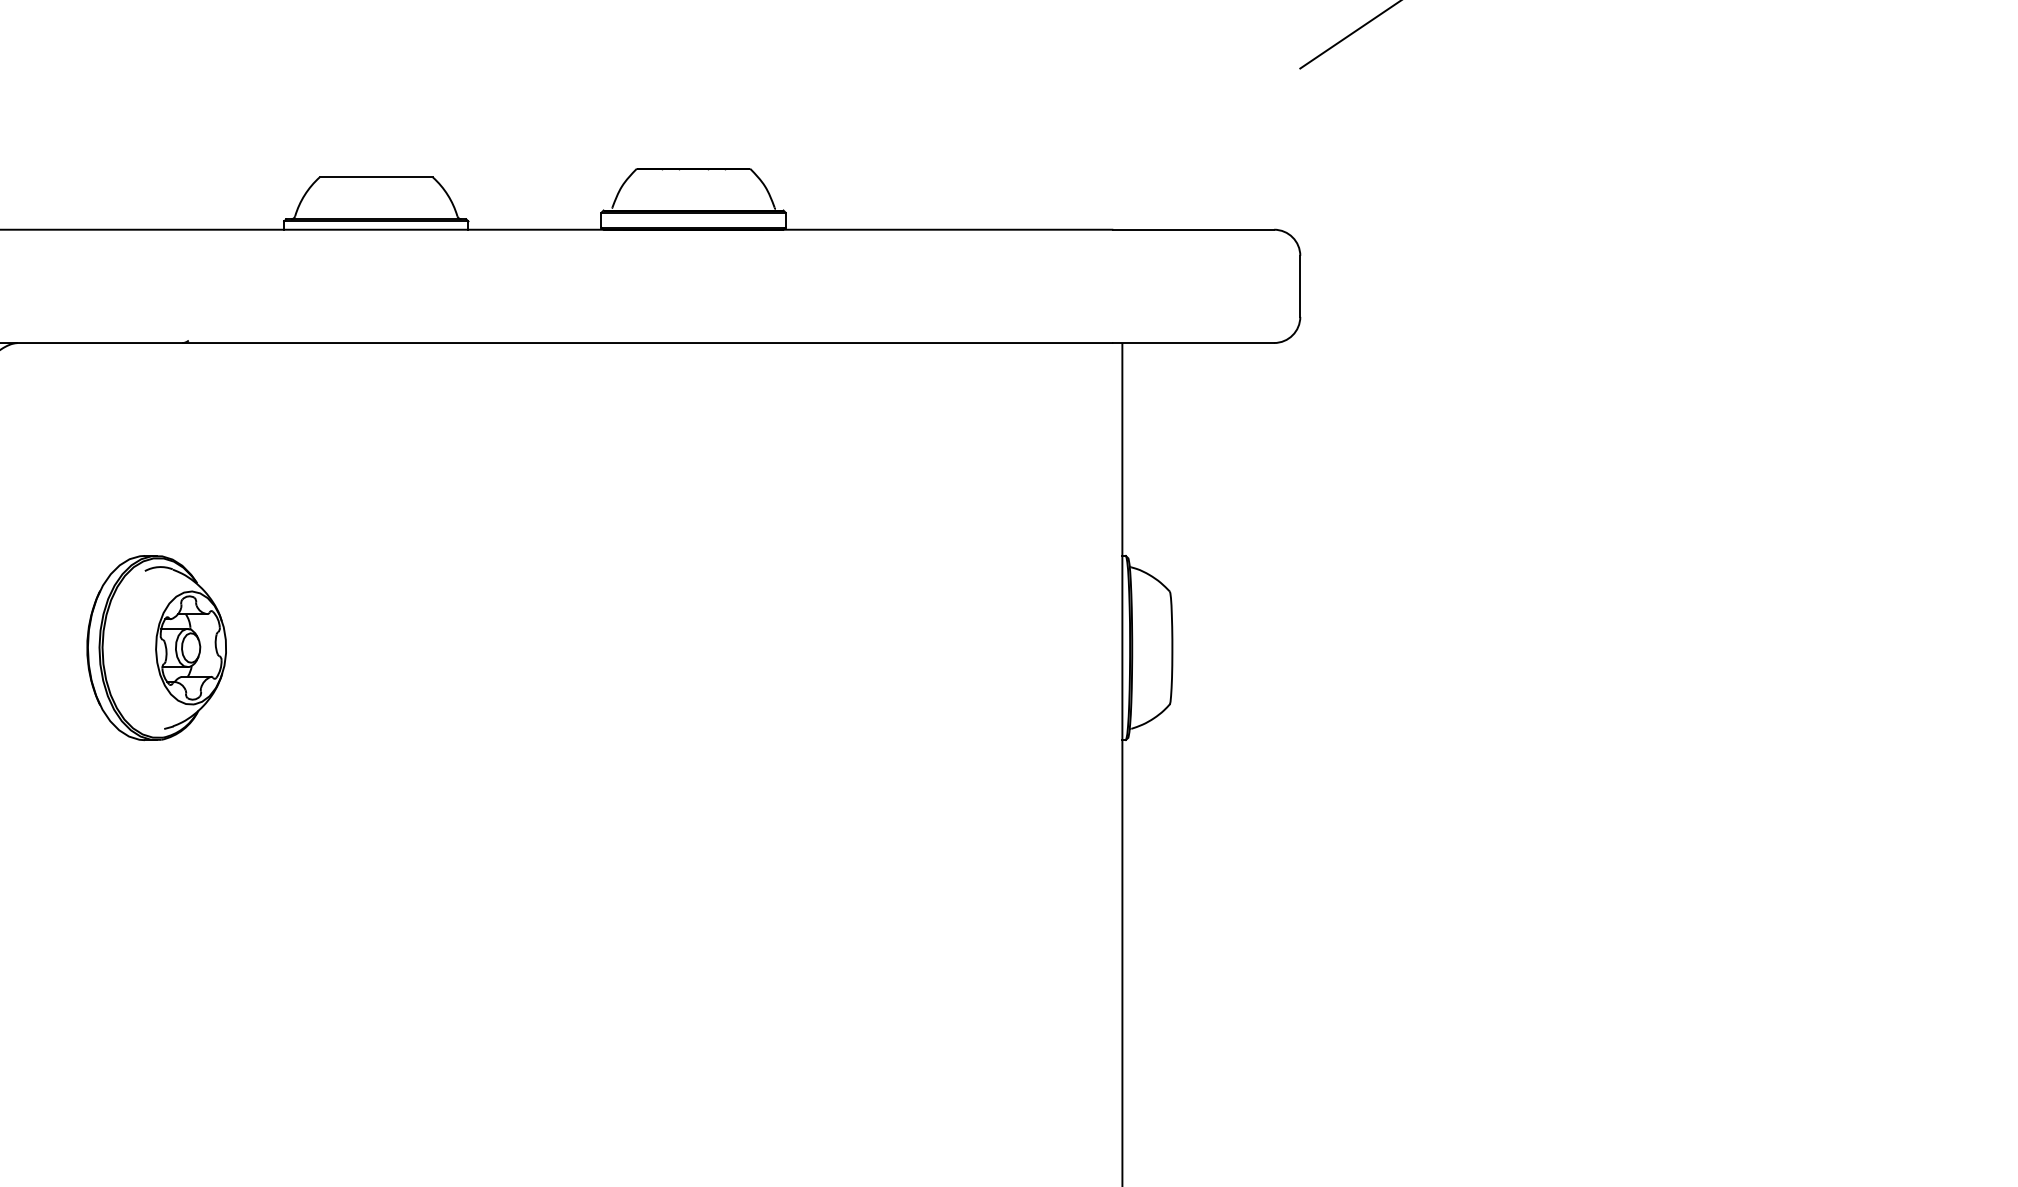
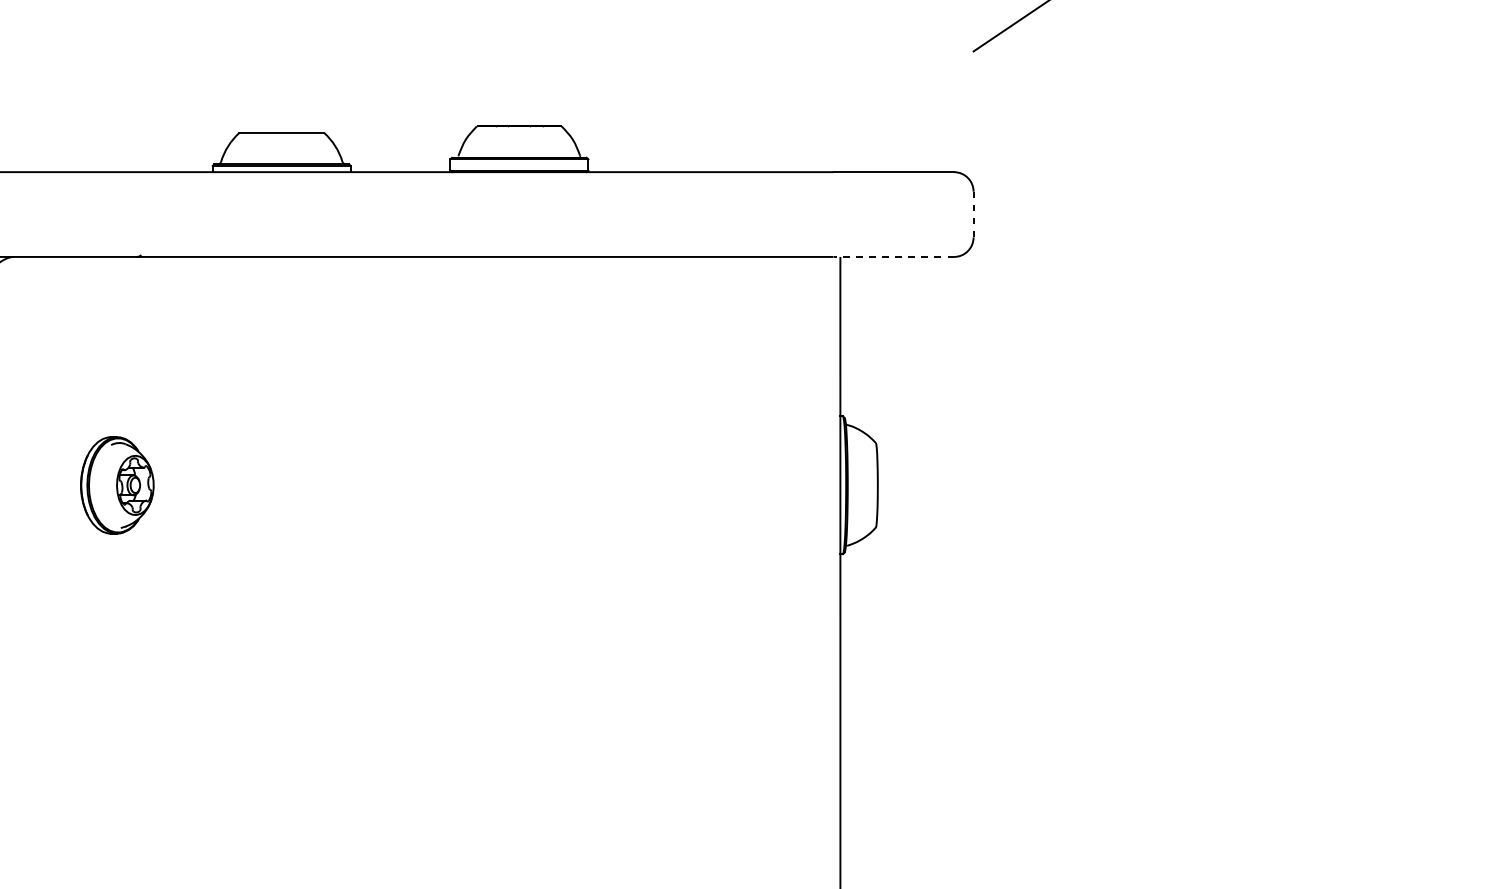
line: (1300, 285) -> (973, 213), solid -> dashed
line: (1193, 343) -> (893, 257), solid -> dashed
part: (156, 648) -> (117, 485), size x0.7

